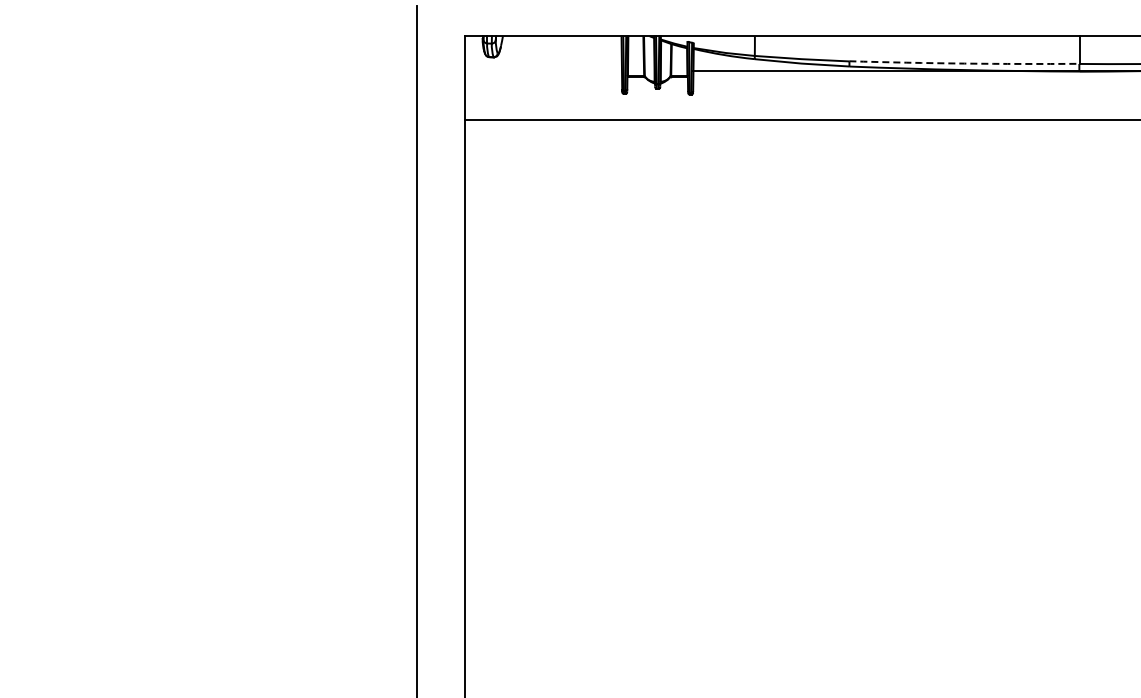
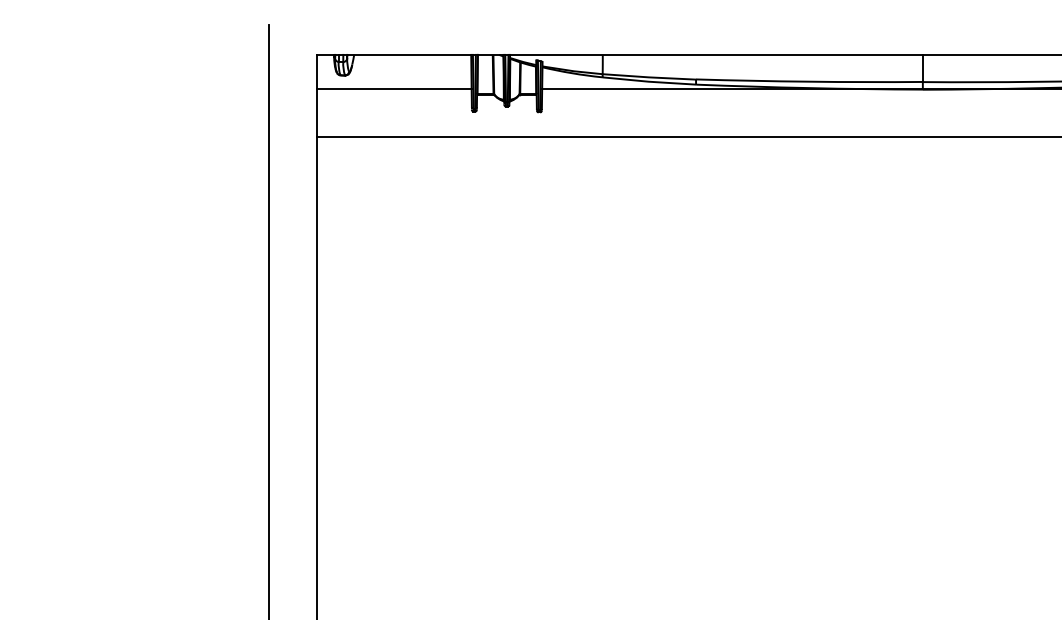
arc: (964, 63) -> (809, 81), dashed -> solid
line: (542, 71) -> (393, 89), added

